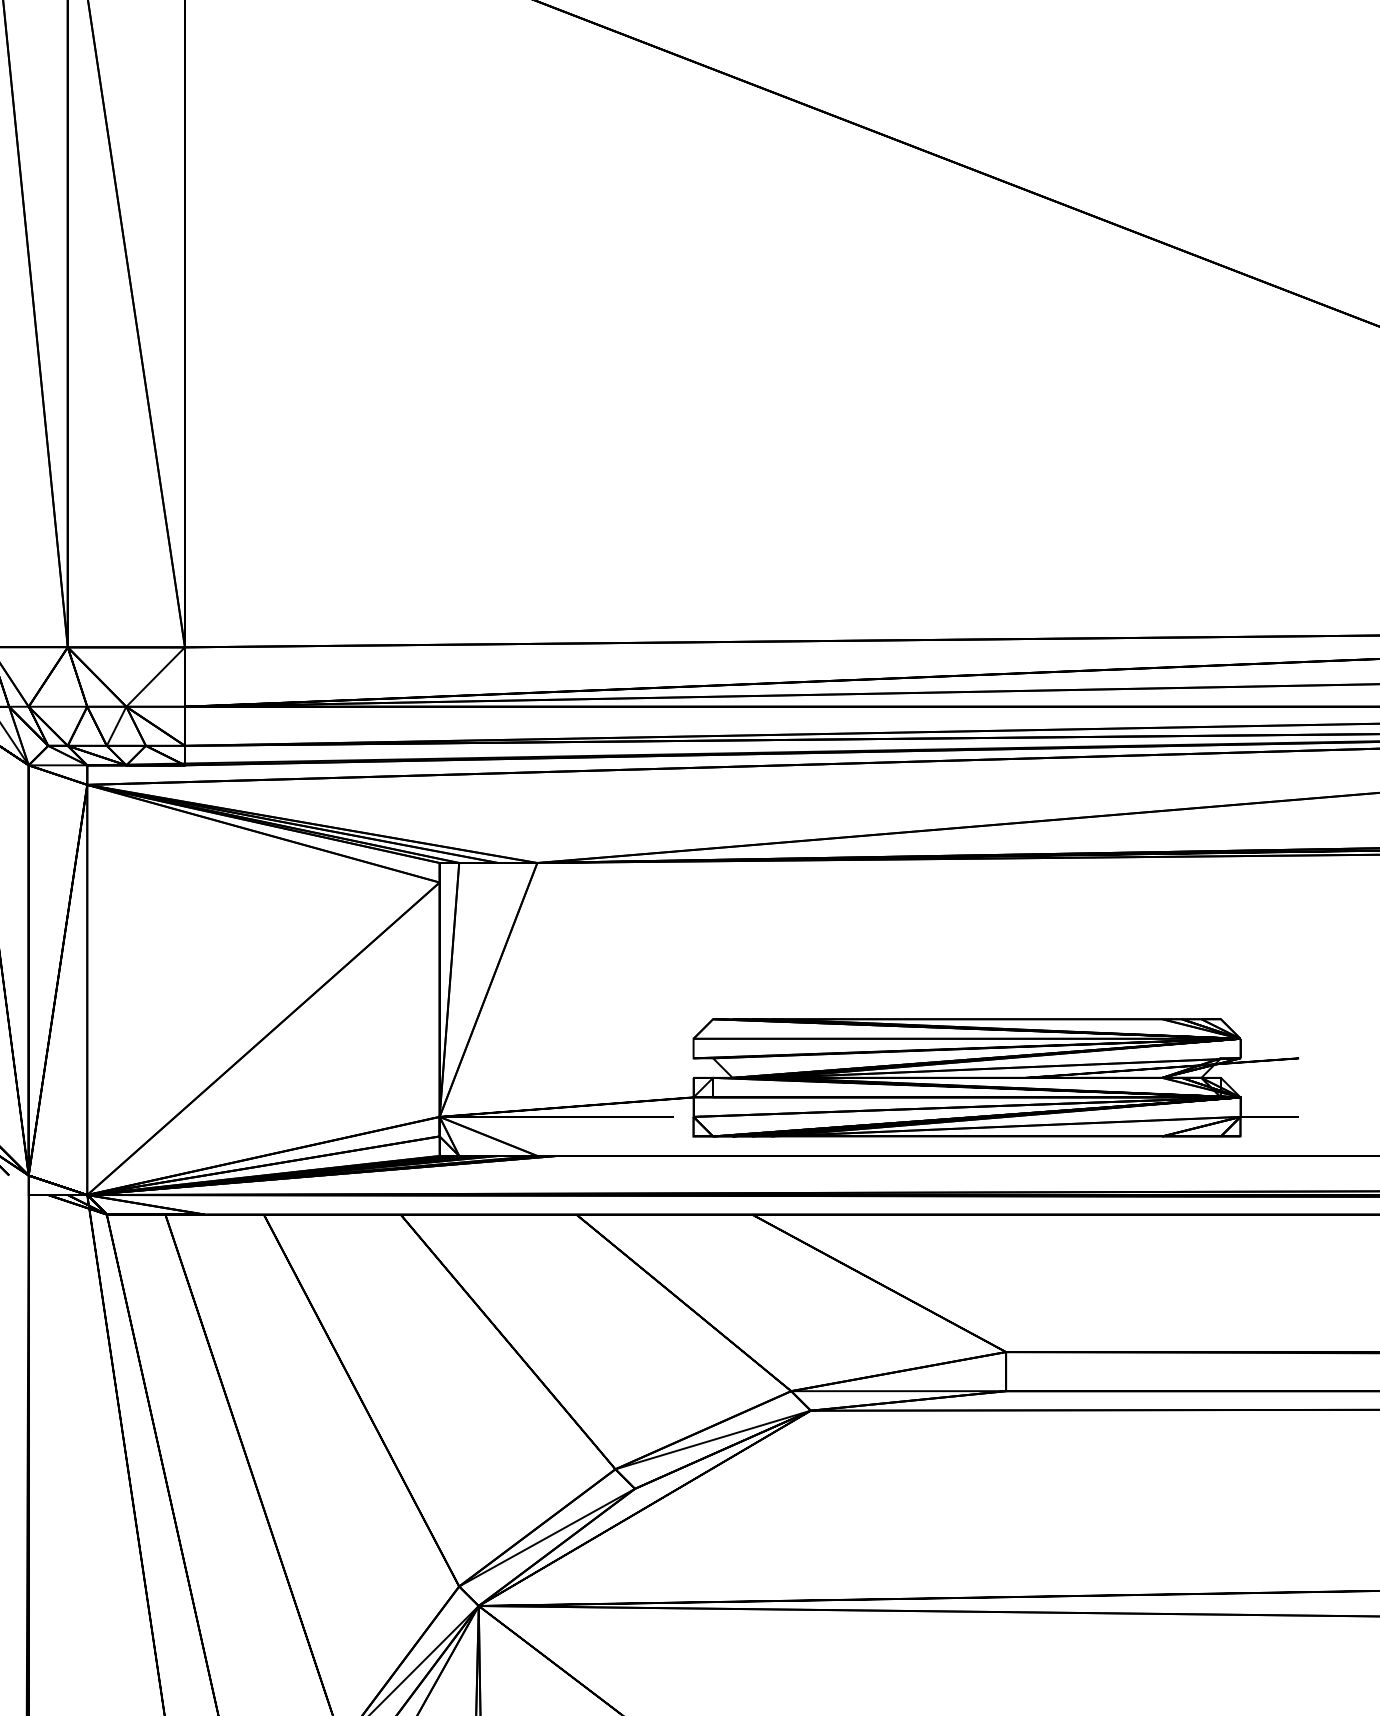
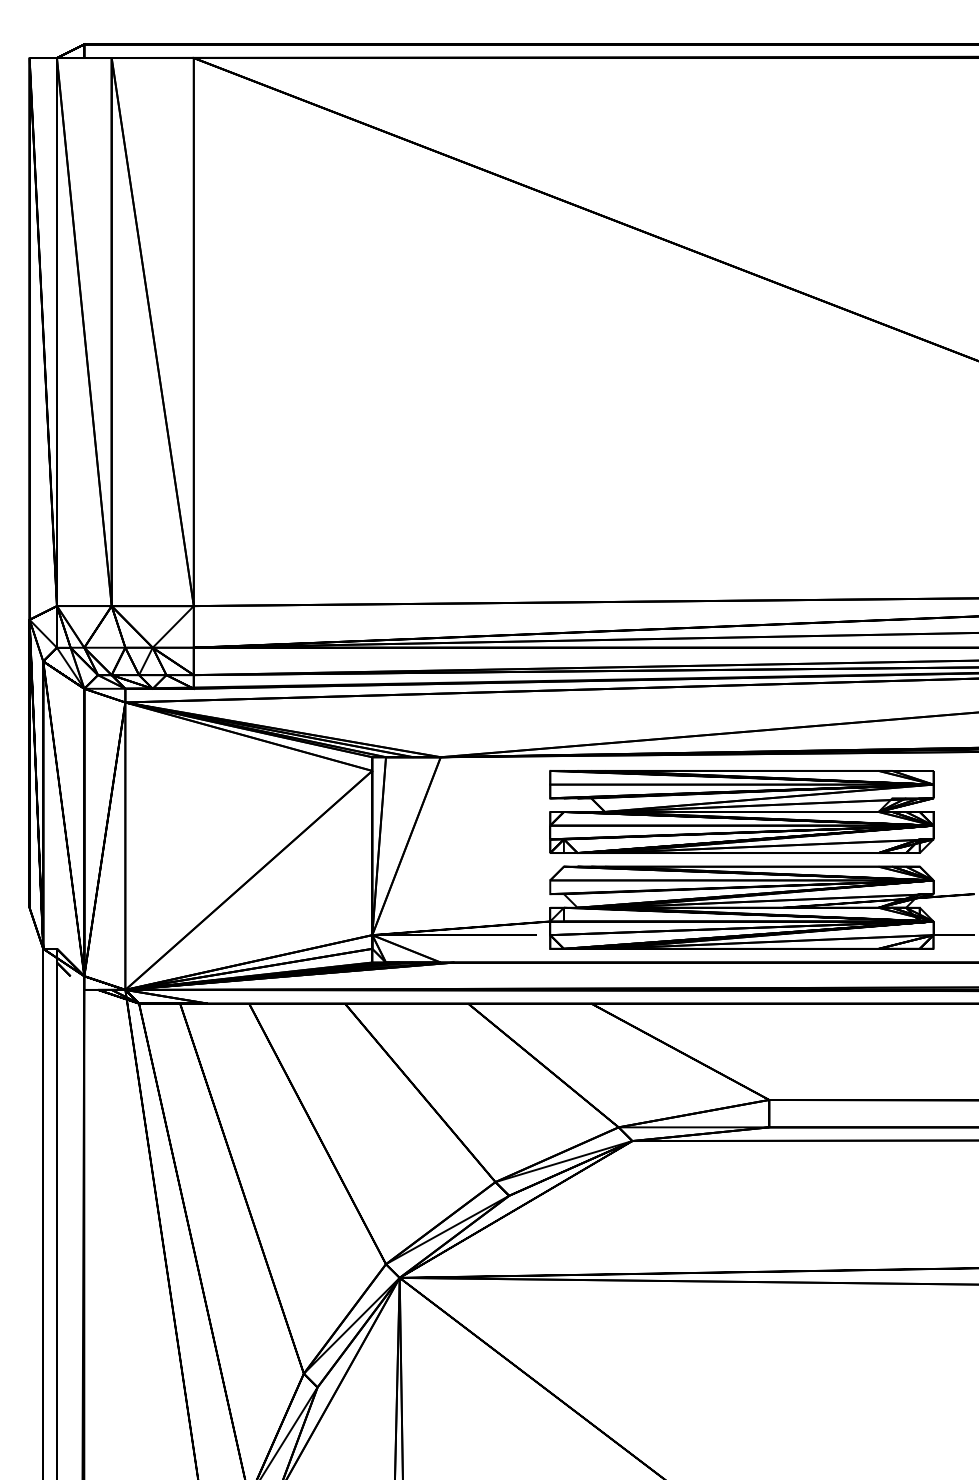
part: (966, 940) -> (741, 811), added

